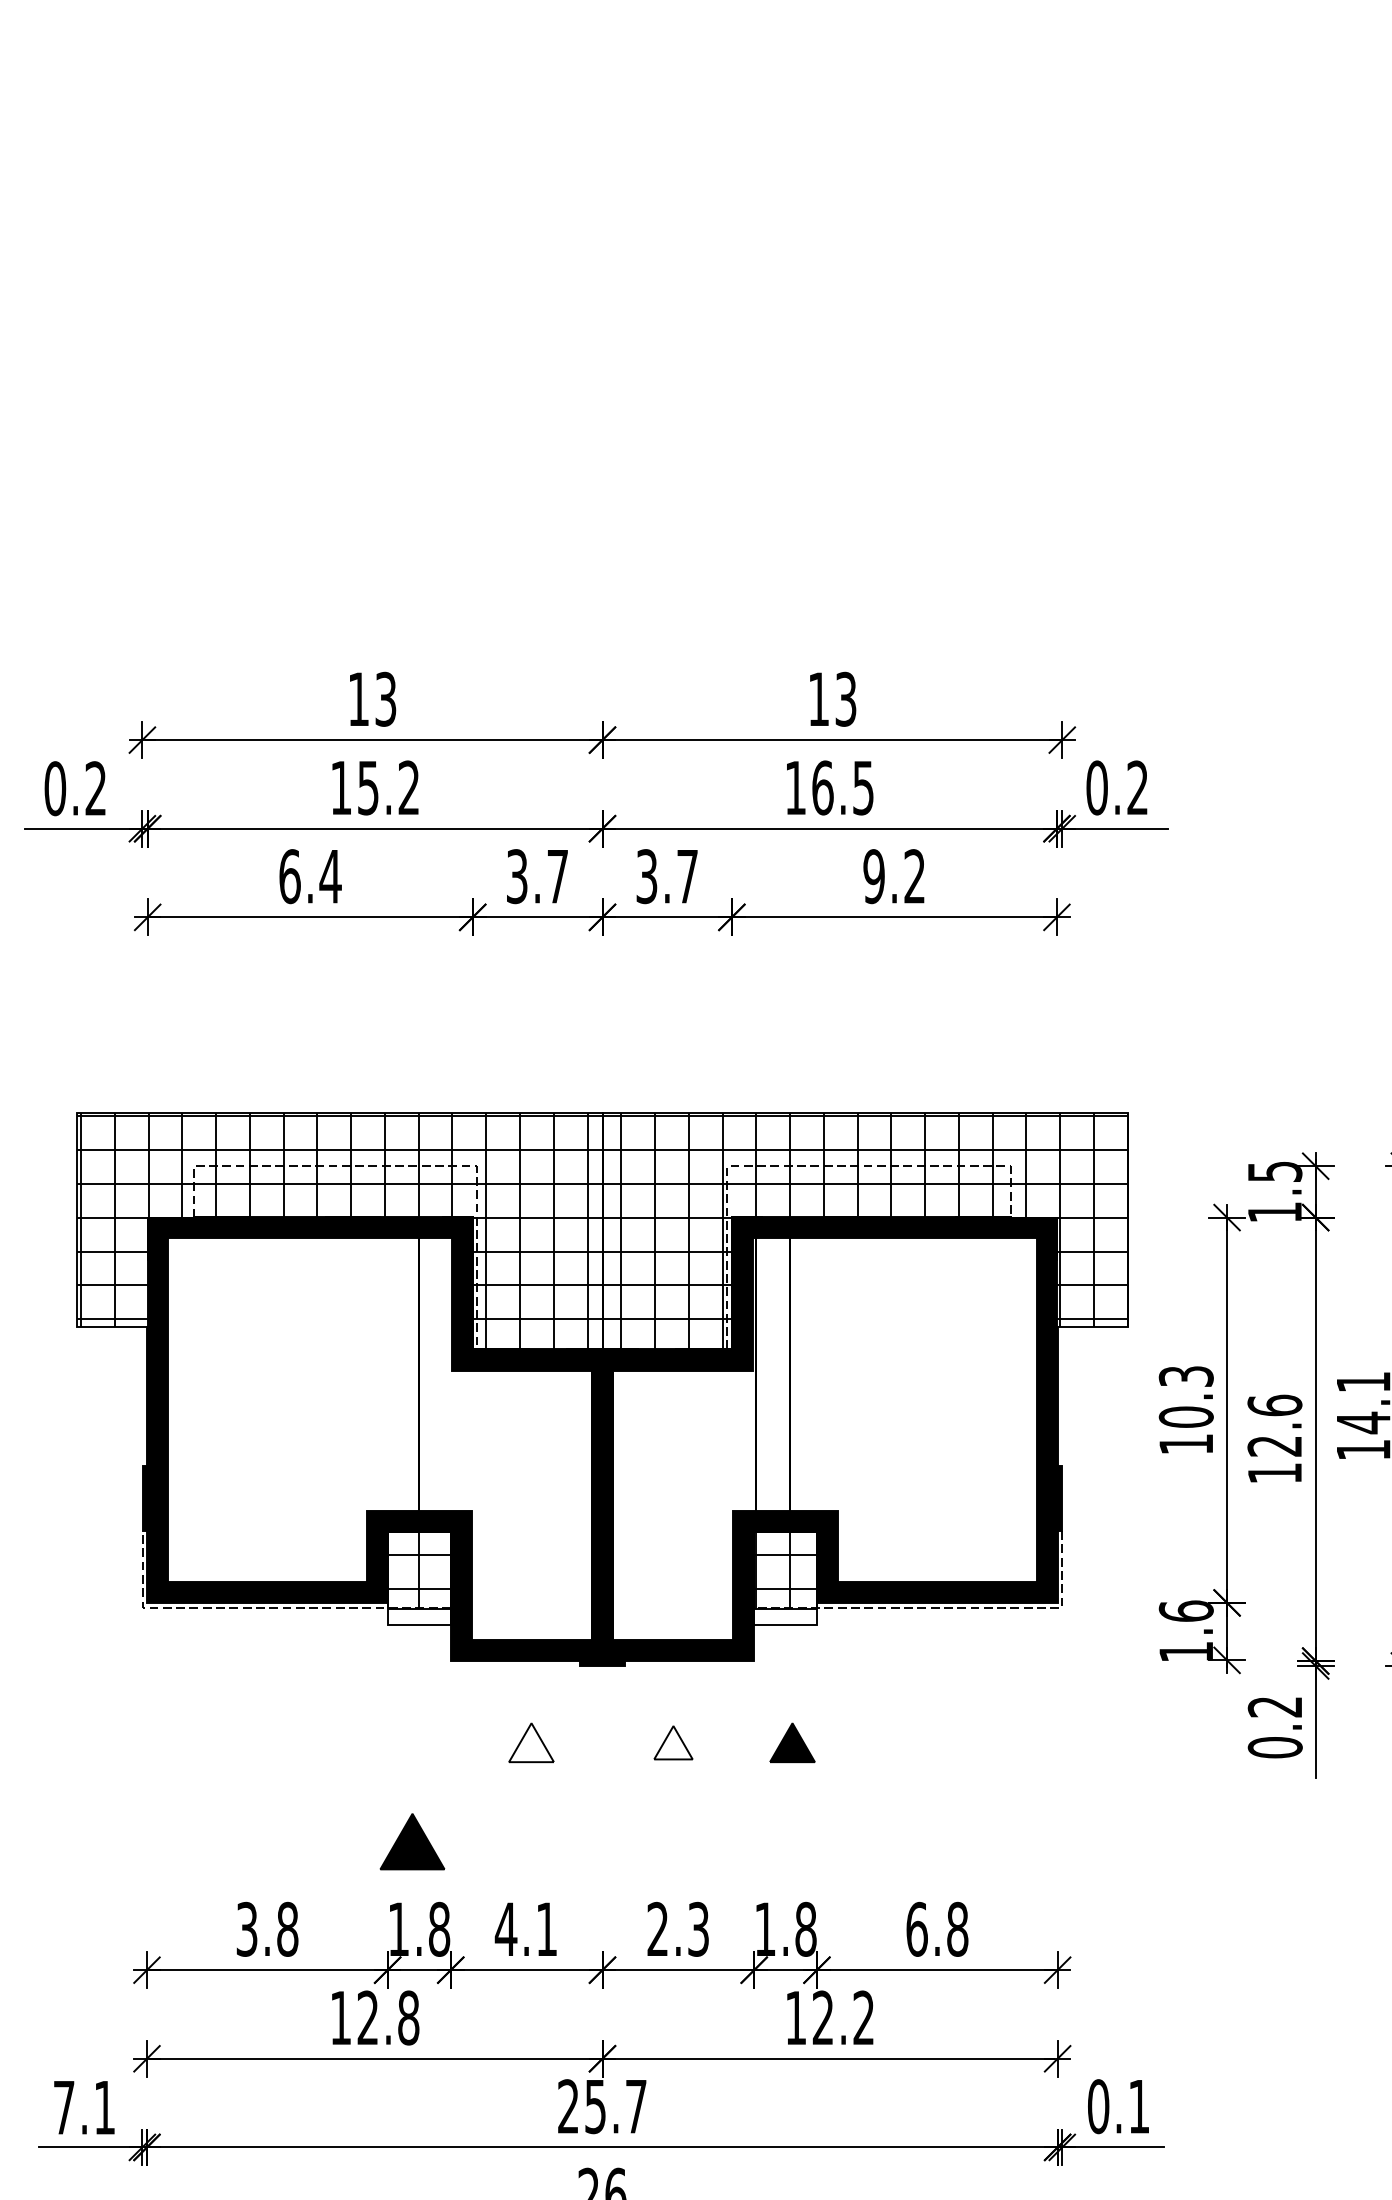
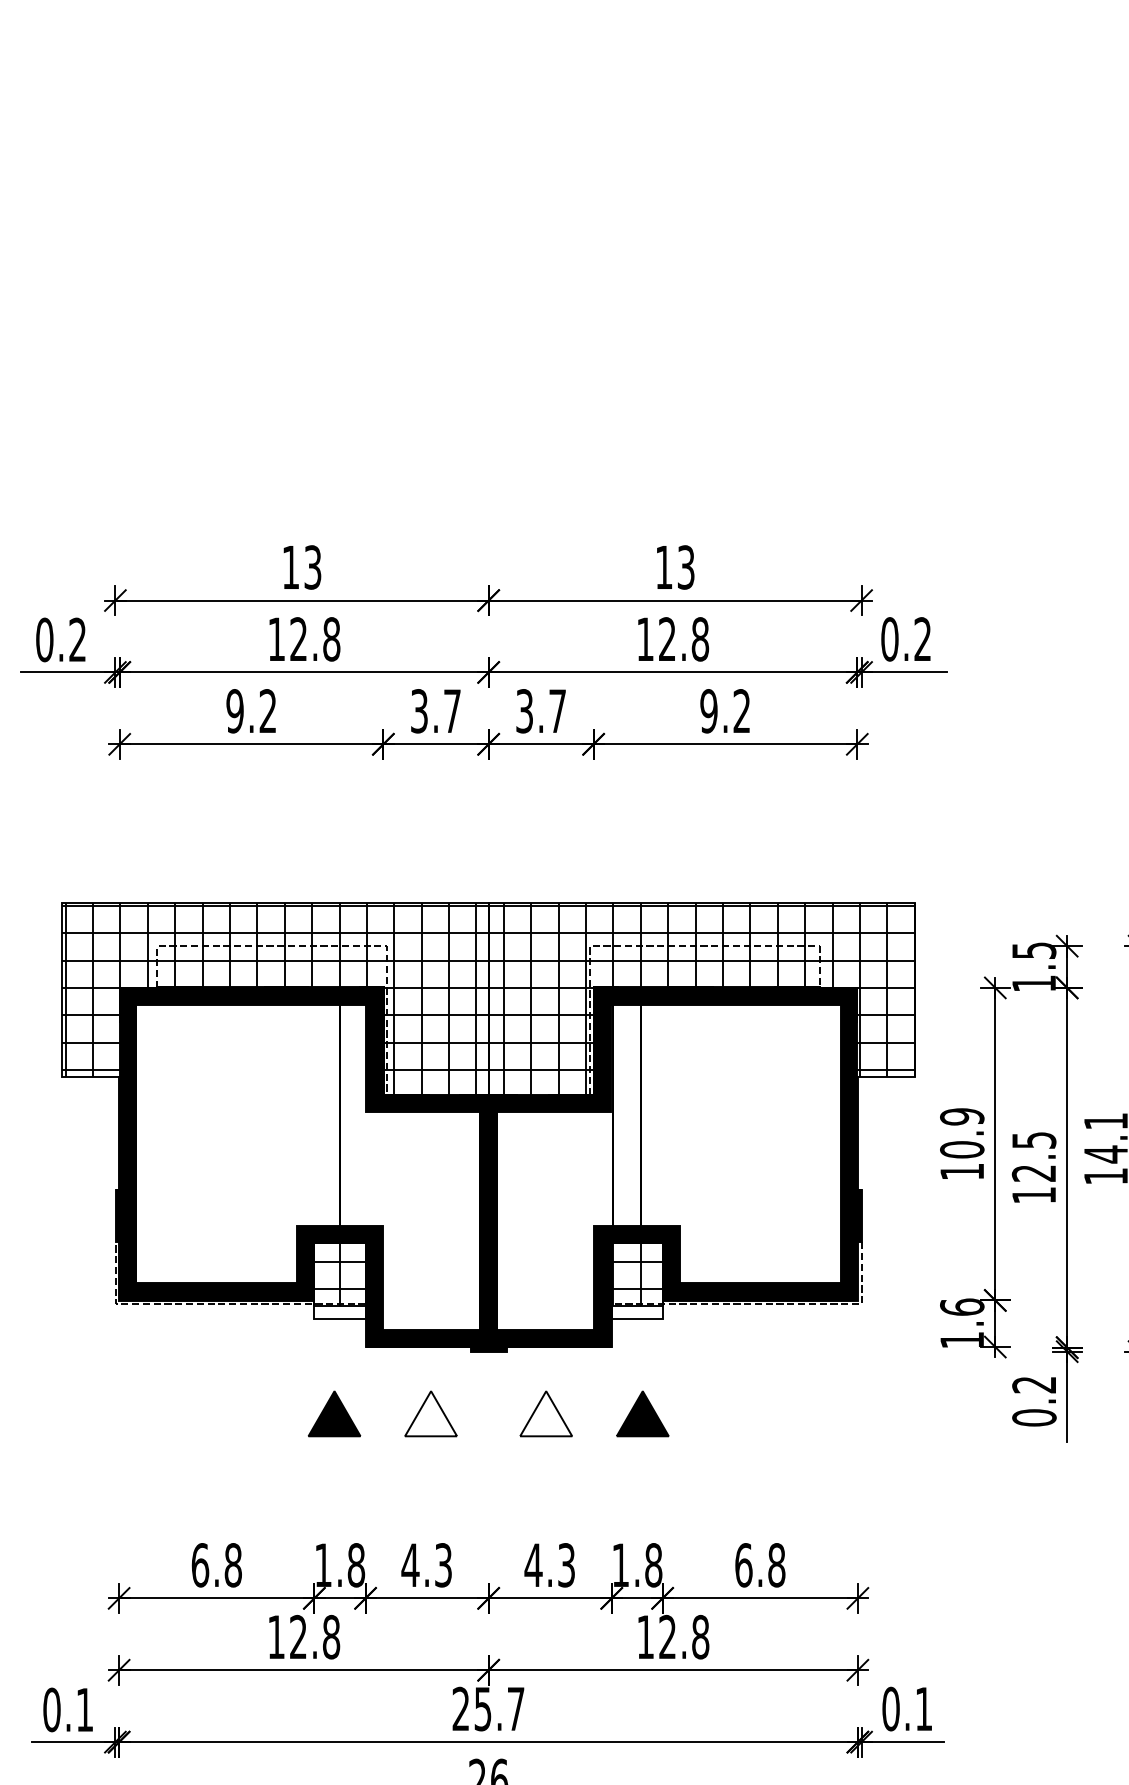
text: (388, 787) -> (315, 639), 15.2 -> 12.8
text: (843, 787) -> (684, 639), 16.5 -> 12.8
text: (310, 876) -> (251, 711), 6.4 -> 9.2
text: (1186, 1376) -> (962, 1116), 10.3 -> 10.9
text: (1274, 1405) -> (1033, 1140), 12.6 -> 12.5
part: (531, 1742) -> (431, 1413), size x1.43
part: (673, 1742) -> (546, 1413), size x1.67
part: (792, 1742) -> (642, 1413), size x1.43
part: (412, 1841) -> (334, 1413), moved
text: (246, 1928) -> (199, 1564), 3.8 -> 6.8
text: (546, 1928) -> (443, 1564), 4.1 -> 4.3
text: (657, 1928) -> (533, 1564), 2.3 -> 4.3
text: (863, 2017) -> (700, 1636), 12.2 -> 12.8
text: (63, 2107) -> (51, 1709), 7.1 -> 0.1

